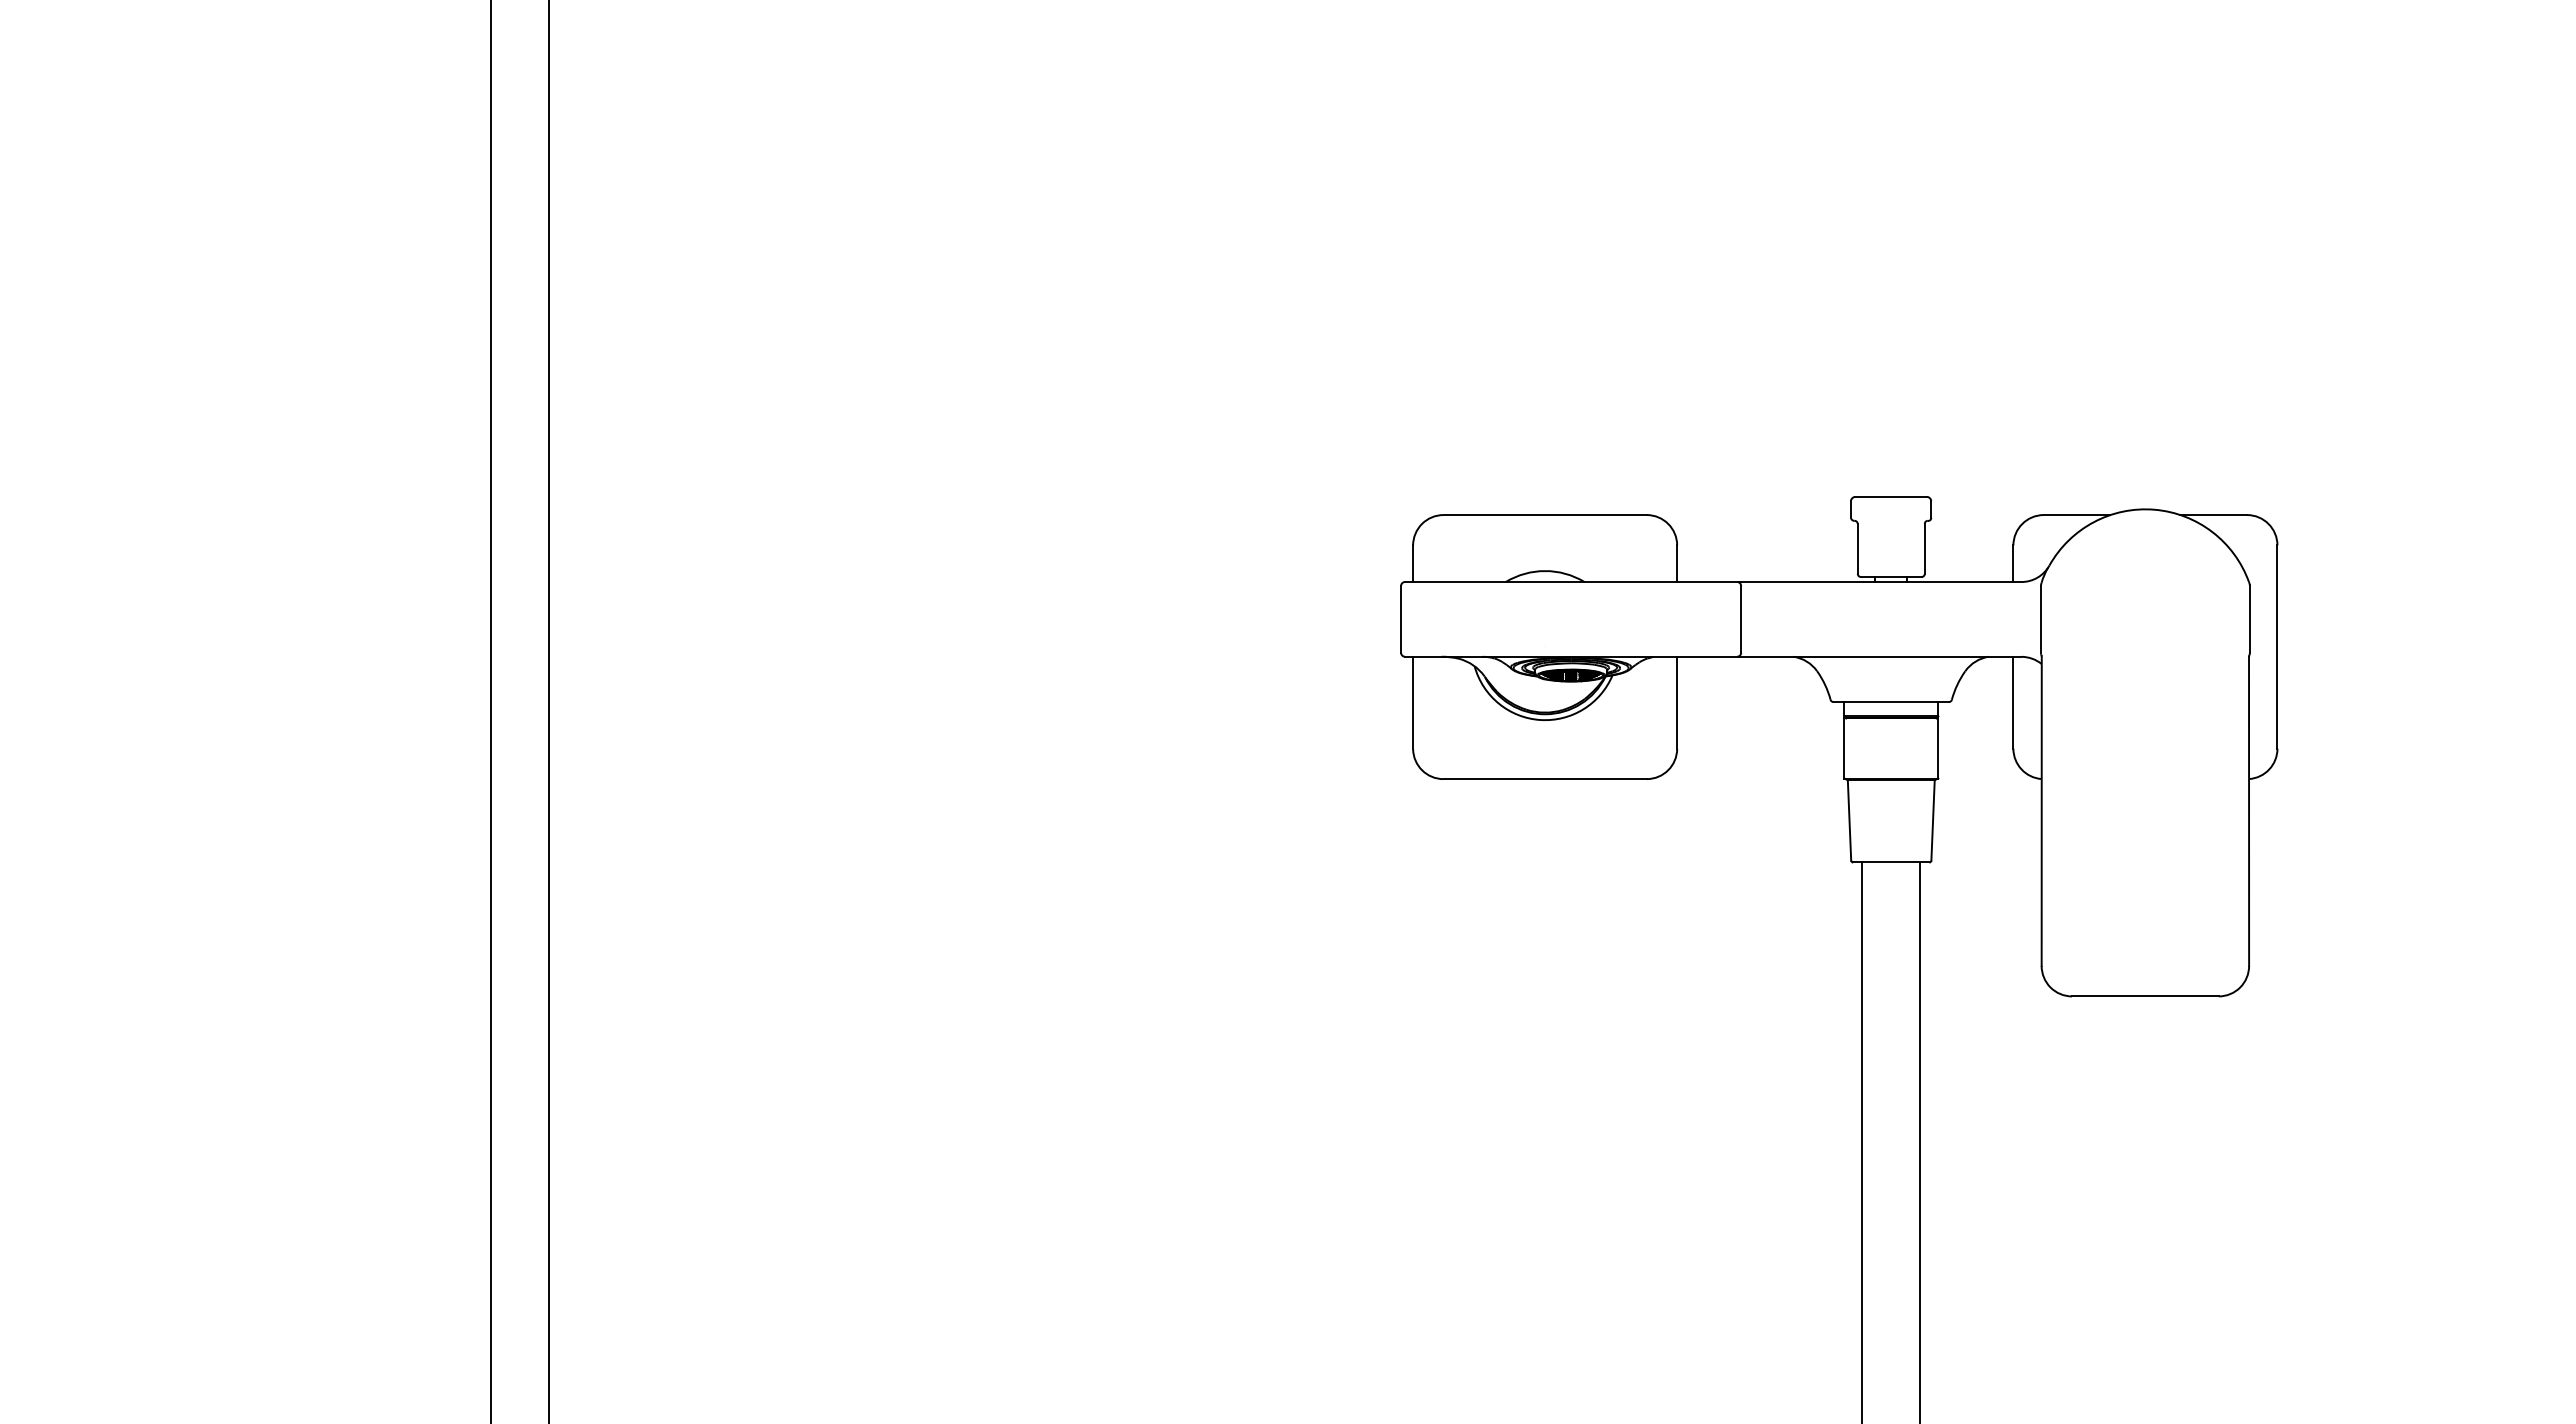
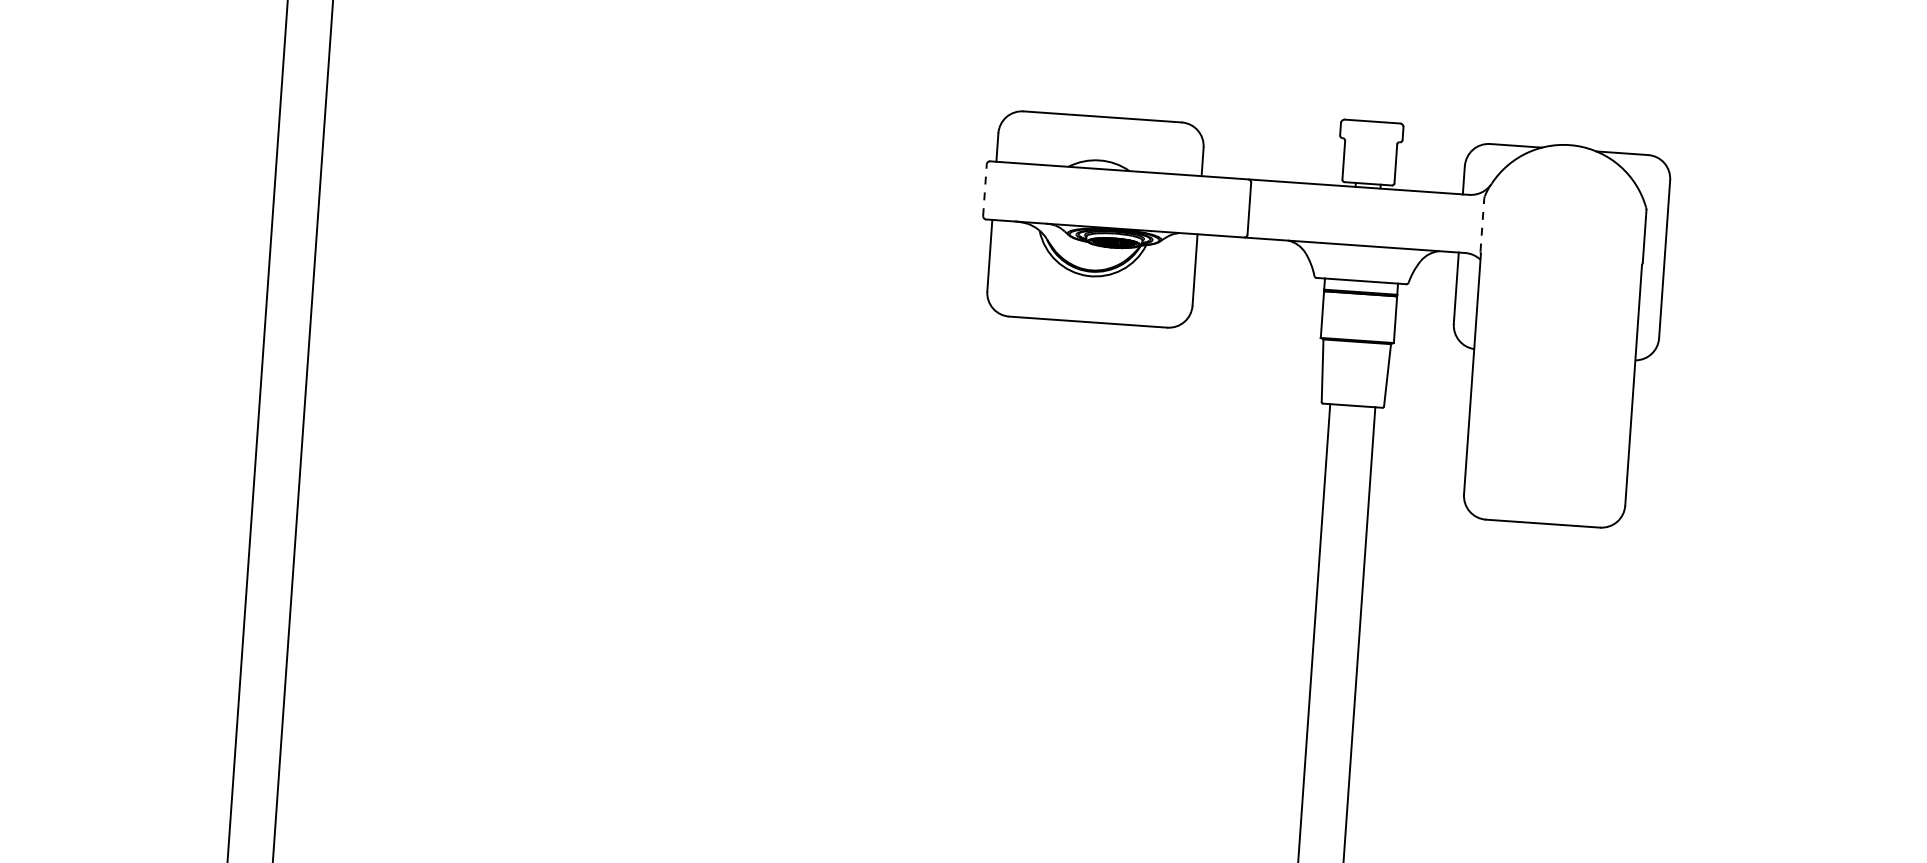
line: (1401, 618) -> (985, 189), solid -> dashed
line: (2041, 619) -> (1482, 225), solid -> dashed

